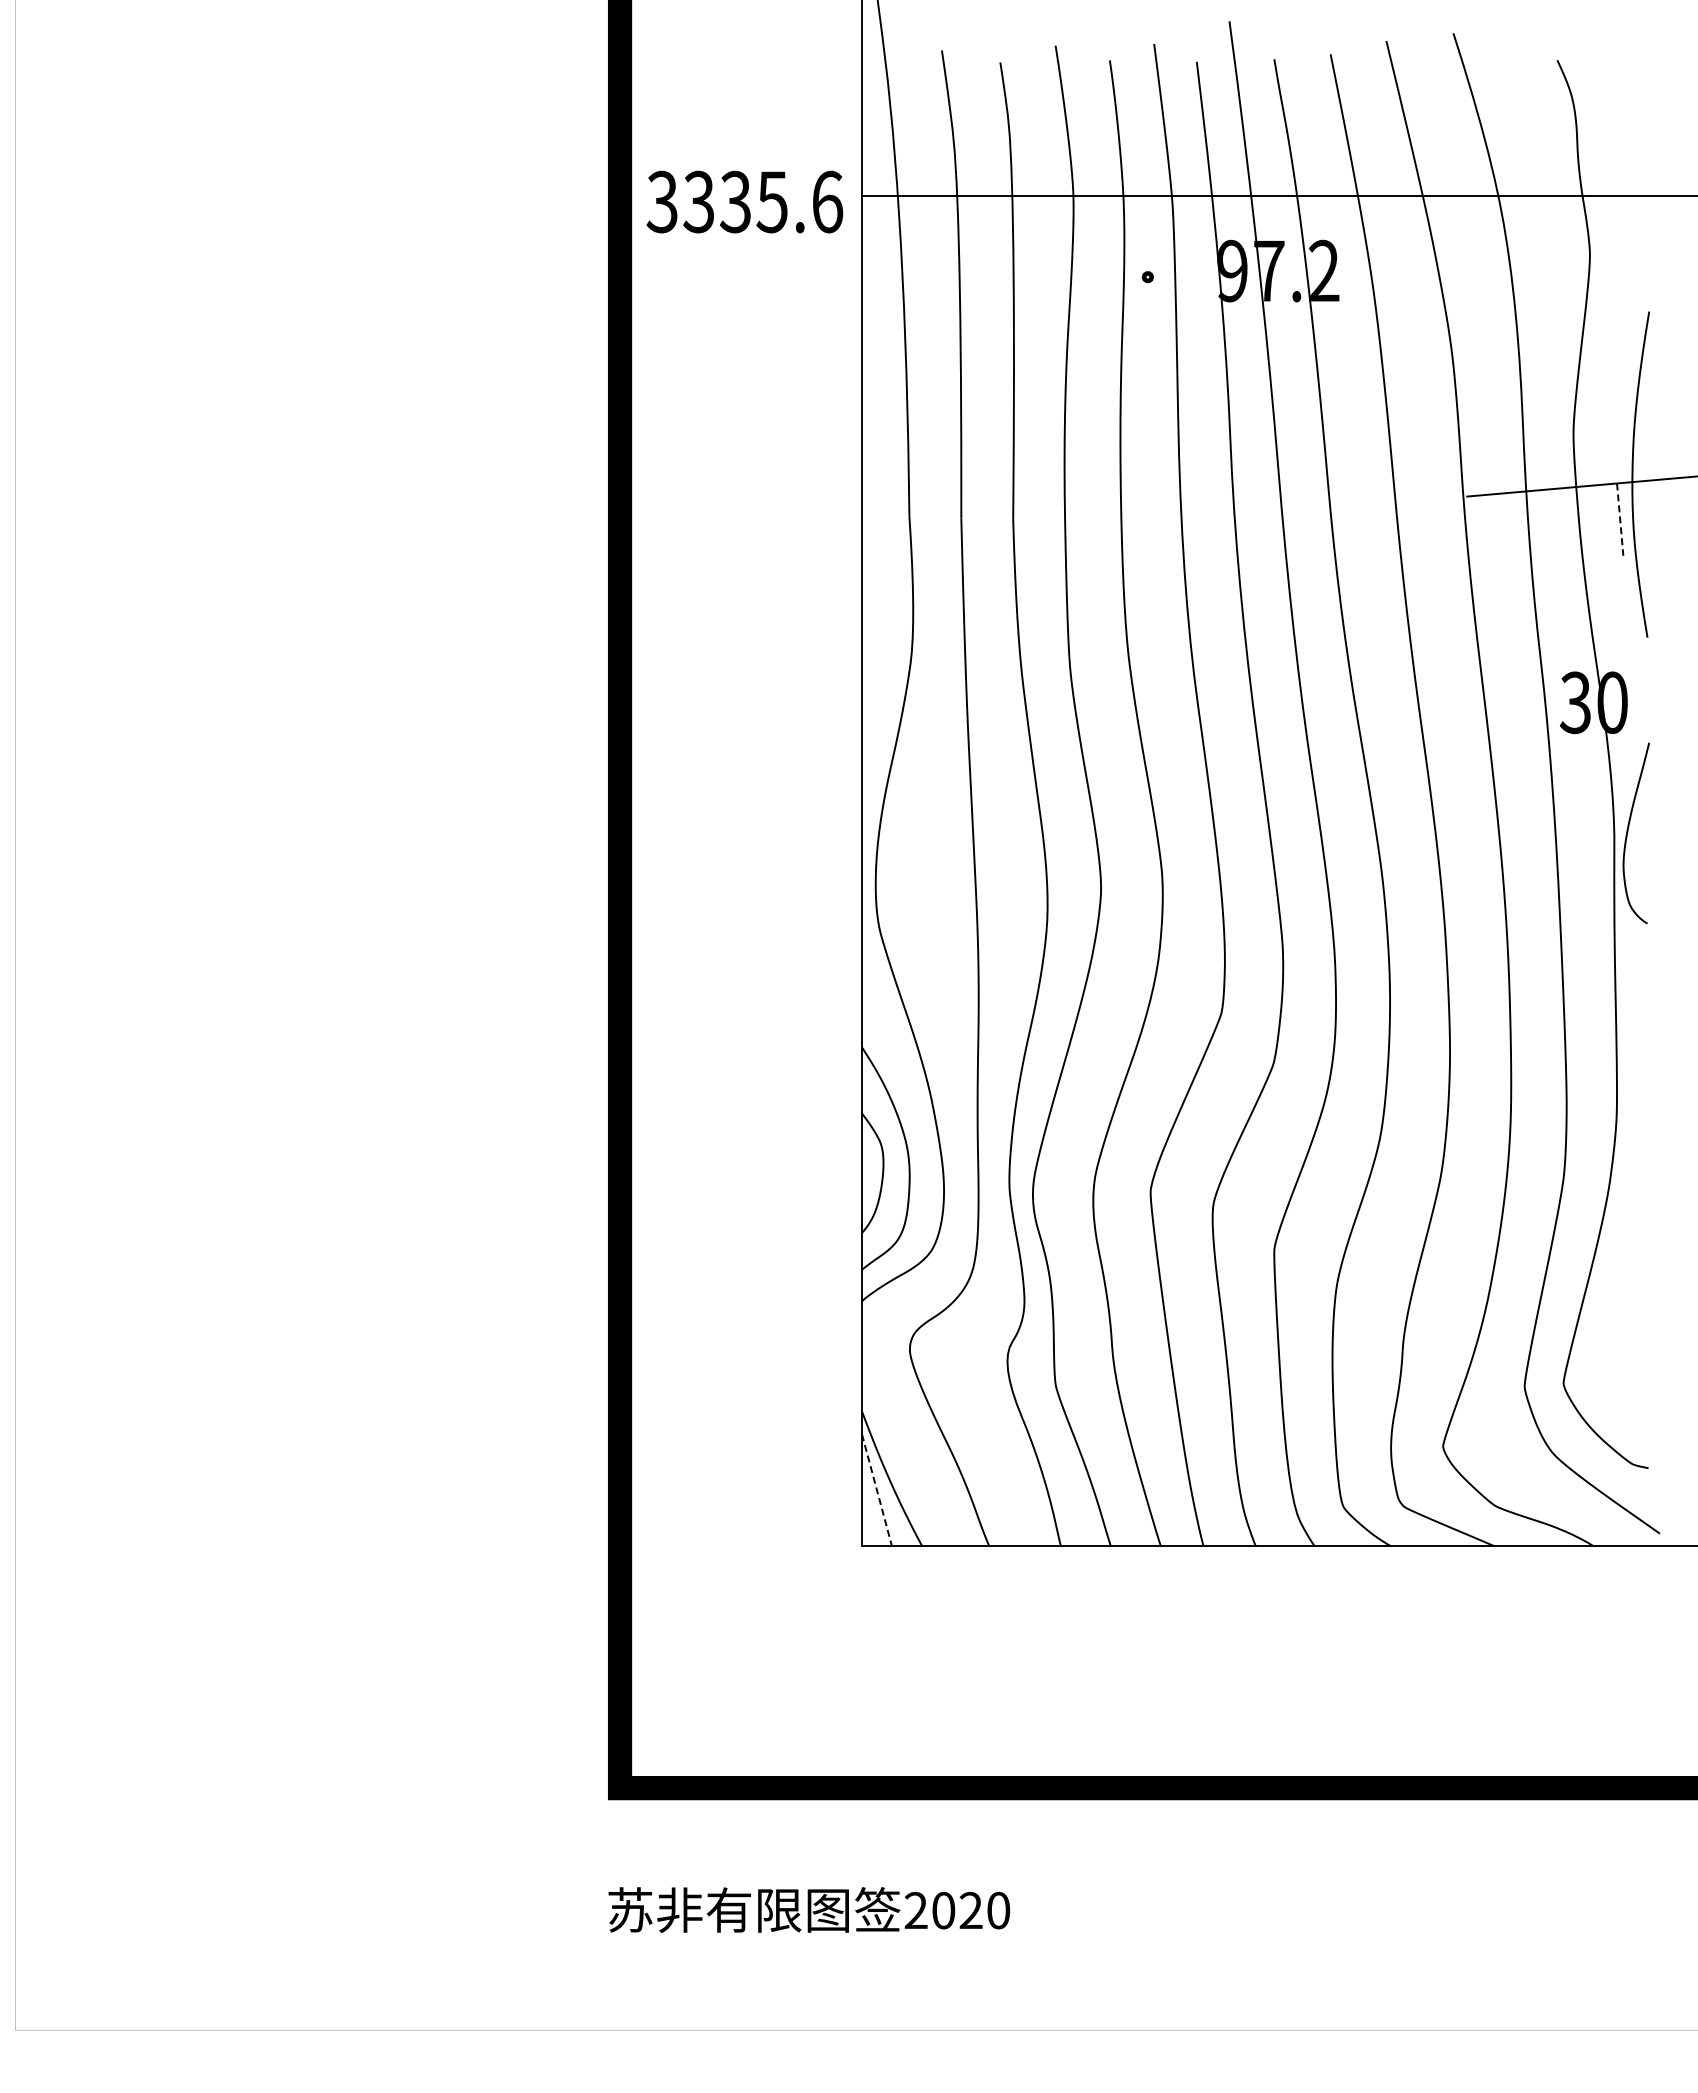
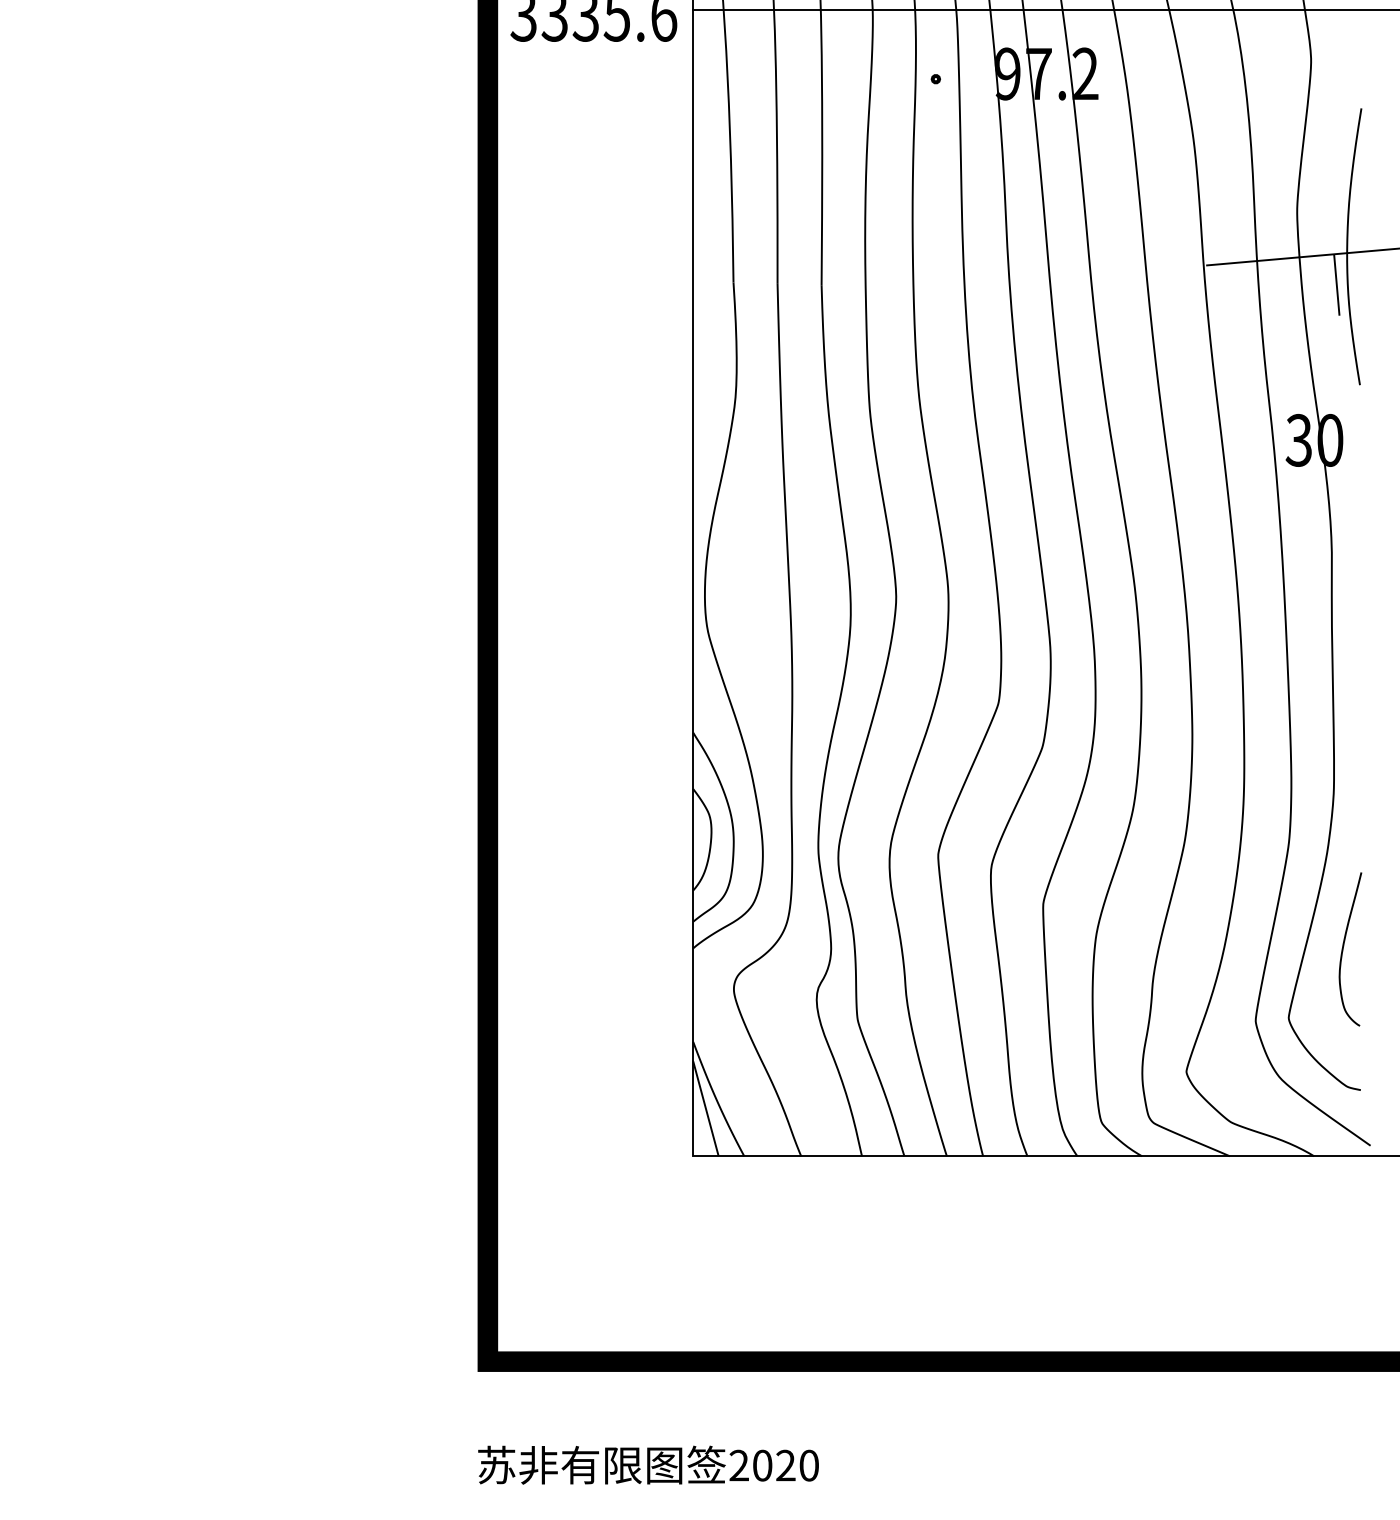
line: (1620, 520) -> (1337, 285), dashed -> solid
curve: (1628, 832) -> (1343, 948), moved
line: (876, 1490) -> (705, 1109), dashed -> solid

